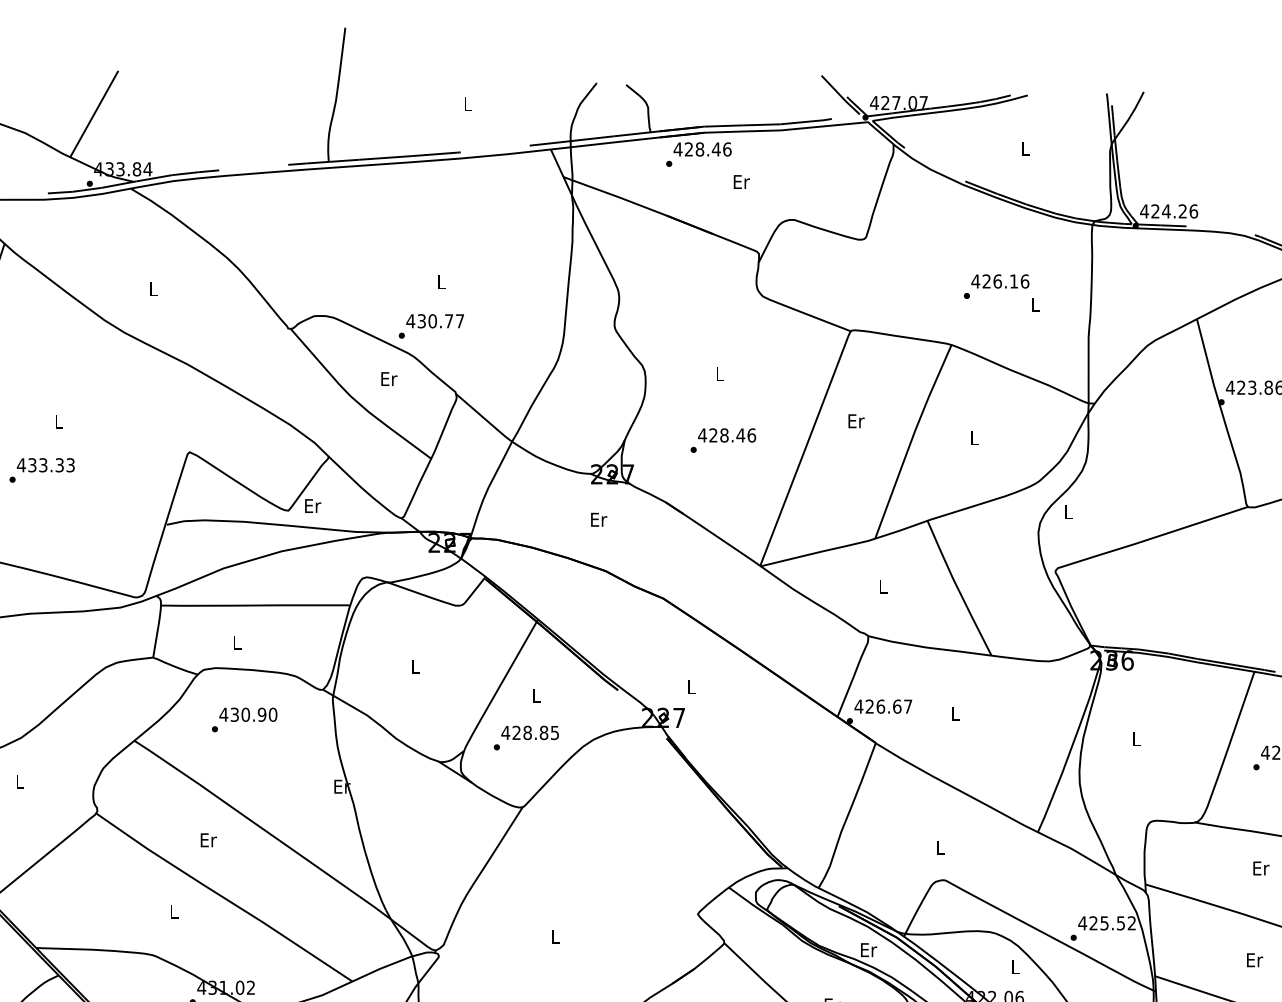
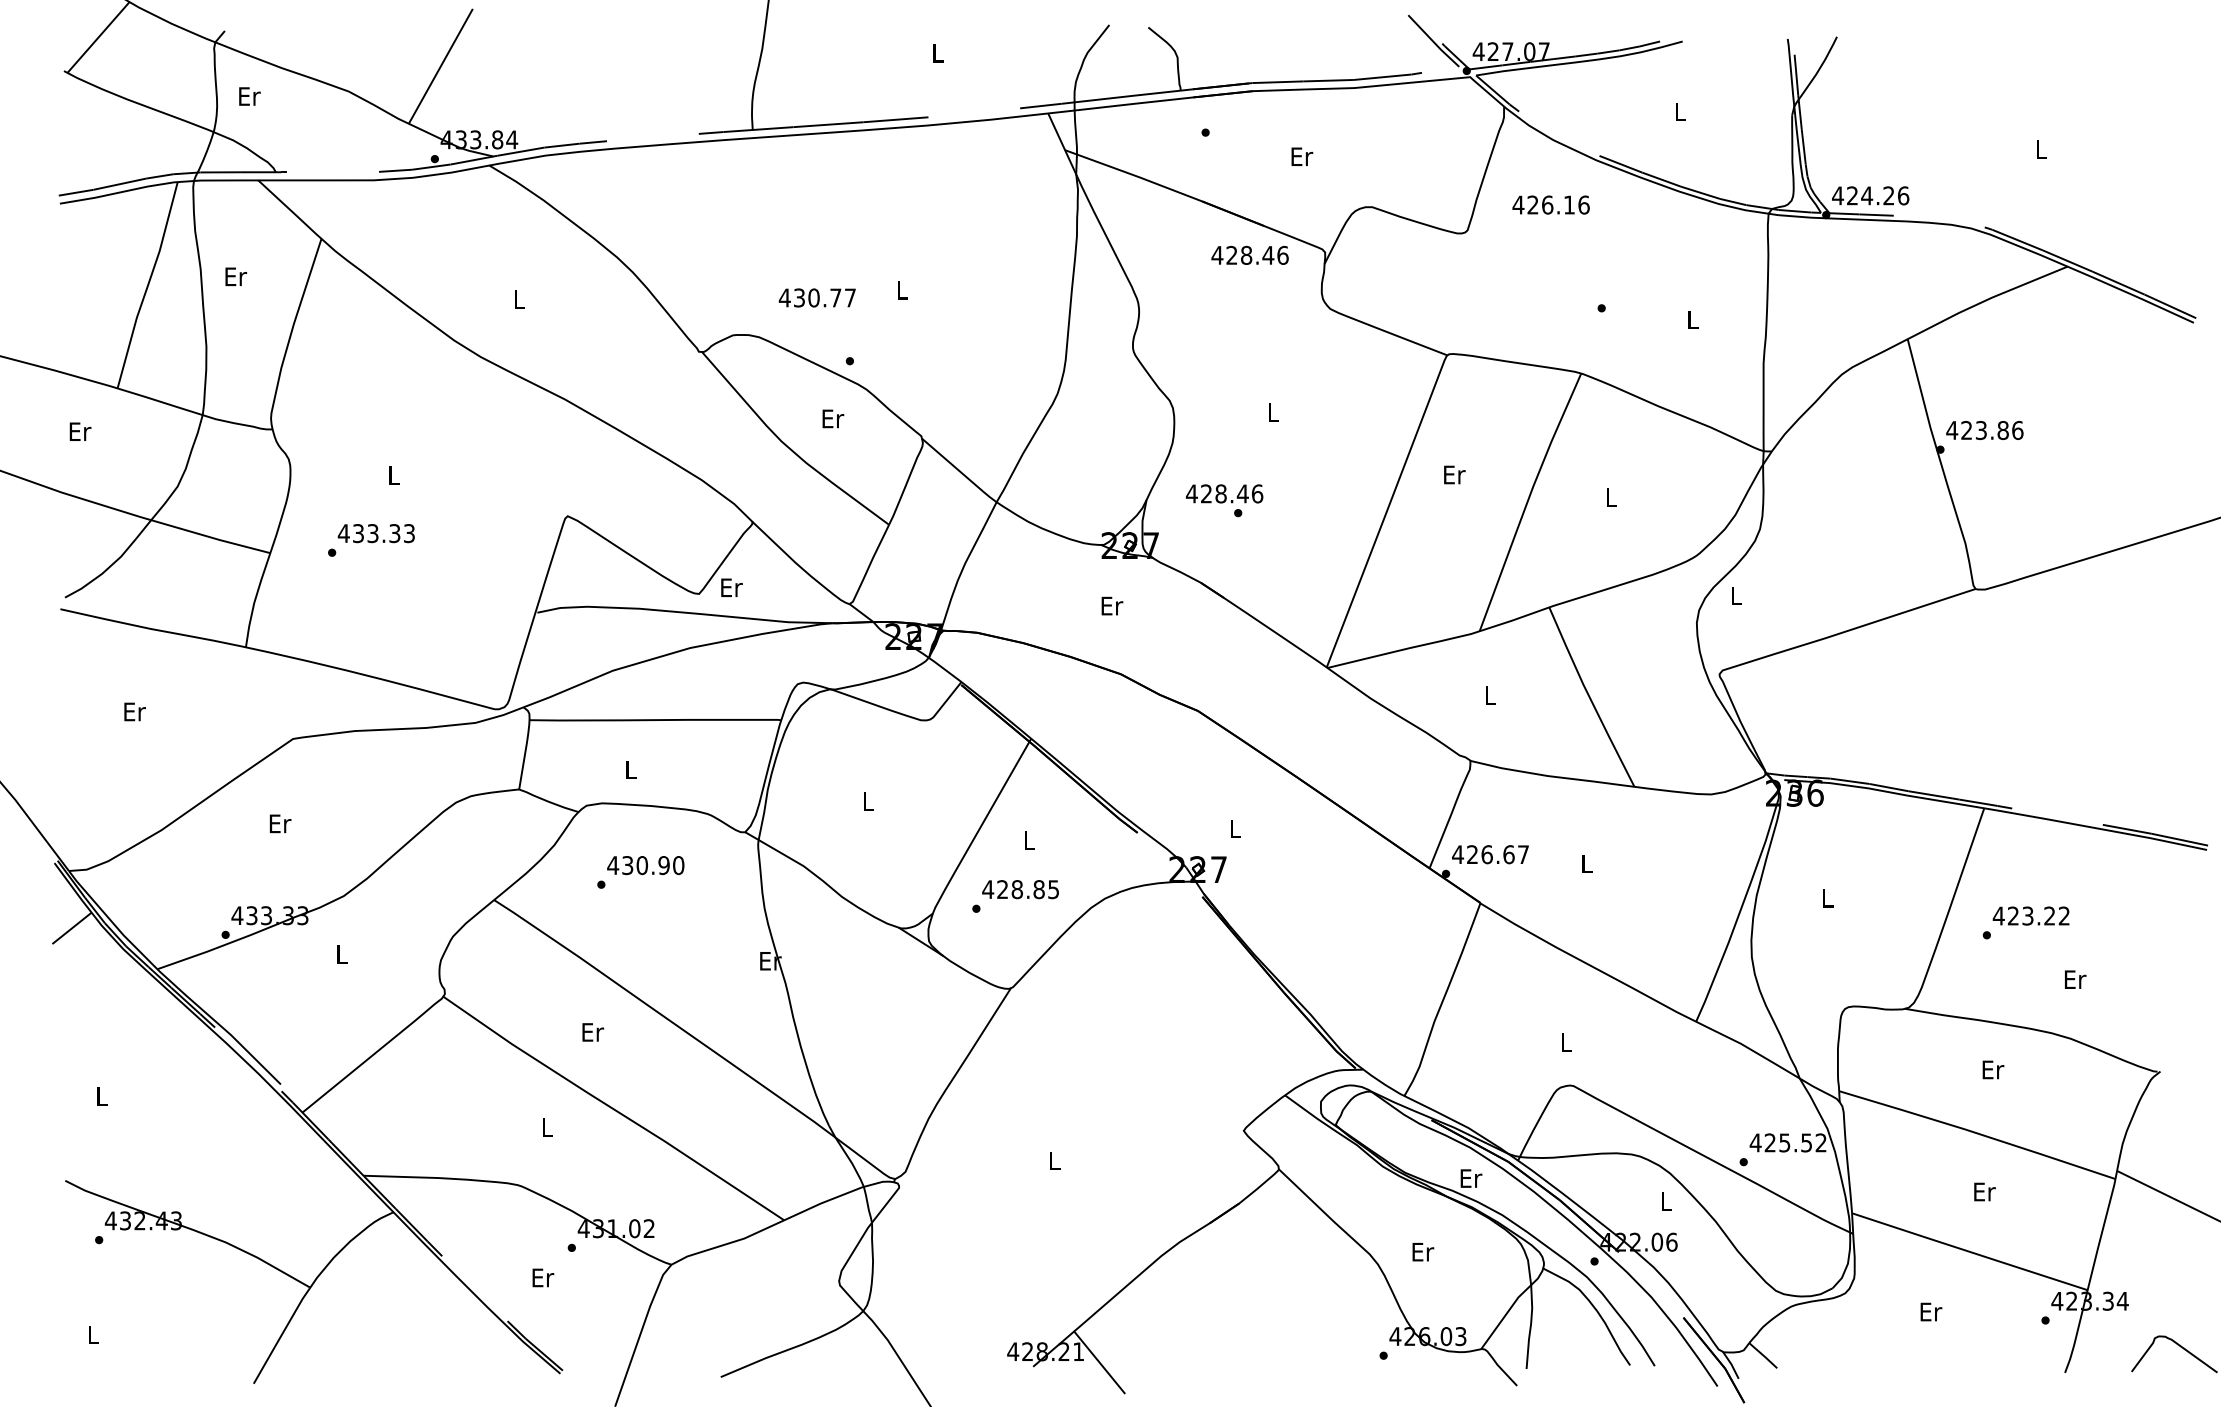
text: (702, 148) -> (1249, 254), moved
text: (999, 281) -> (1550, 204), moved
text: (434, 320) -> (816, 297), moved
text: (726, 435) -> (1224, 493), moved

